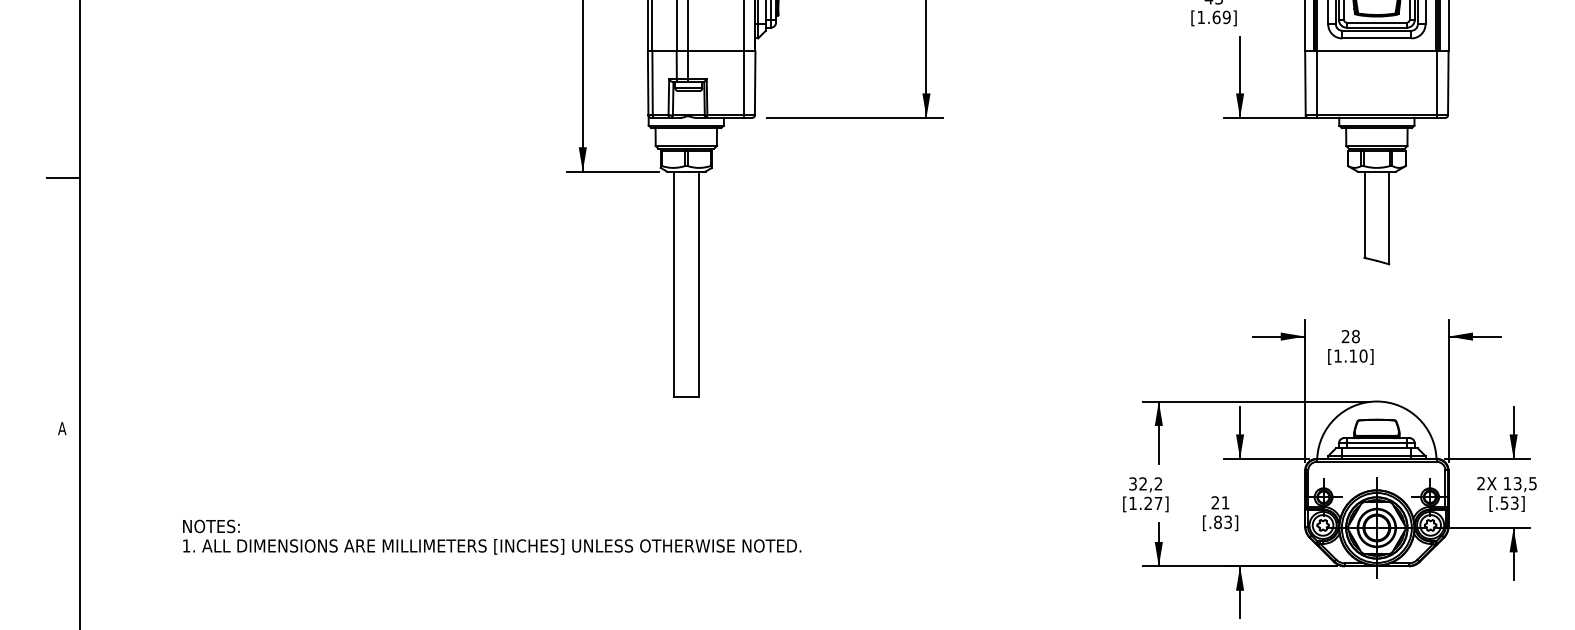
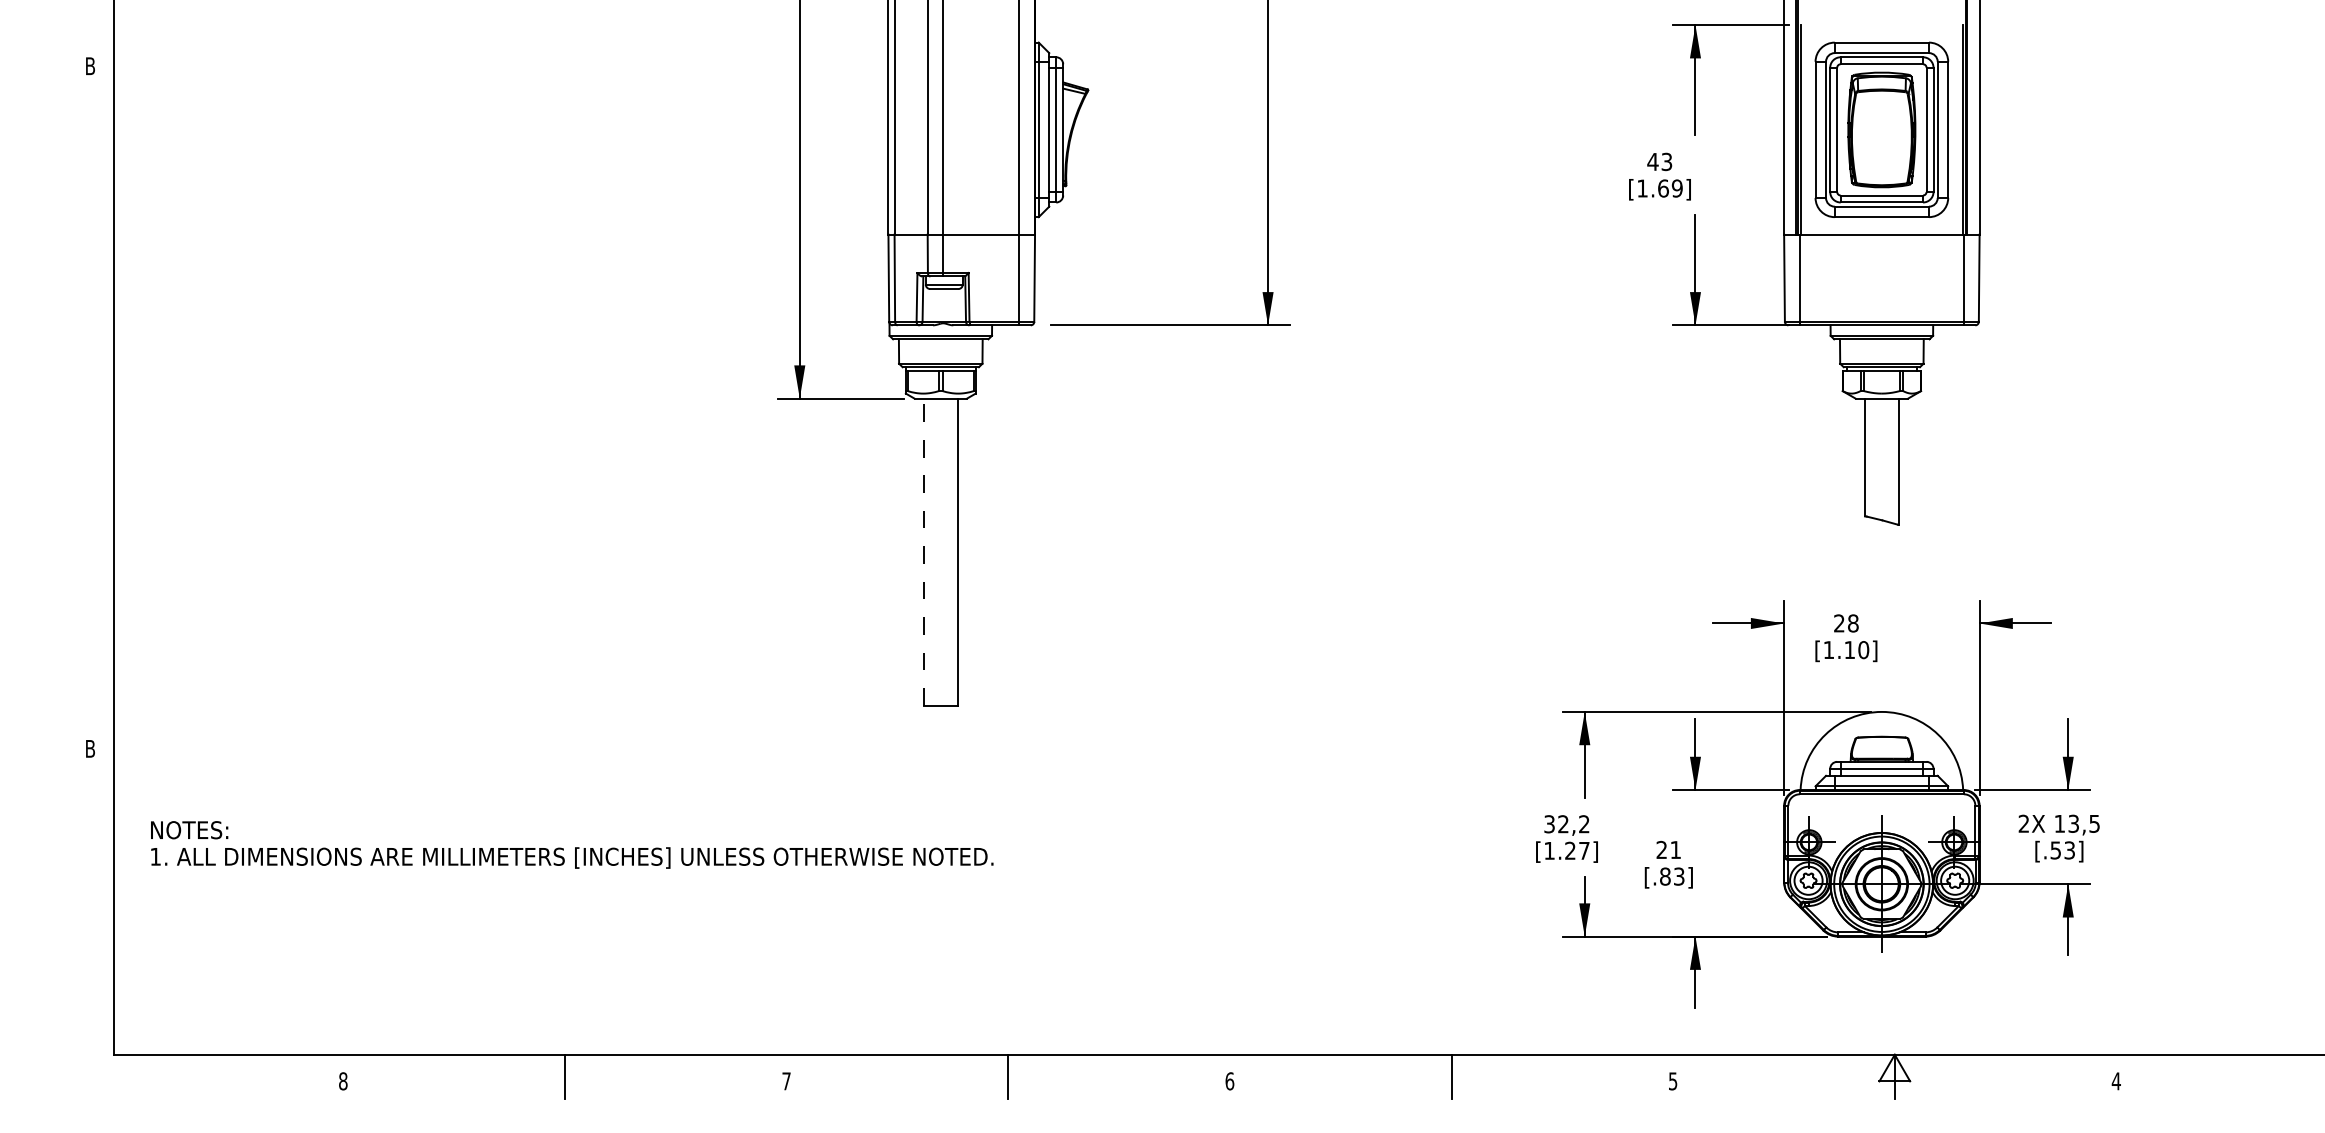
line: (63, 178) -> (91, 407), removed
line: (673, 284) -> (923, 552), solid -> dashed
text: (61, 428) -> (89, 748), A -> B
text: (492, 536) -> (572, 844), moved

